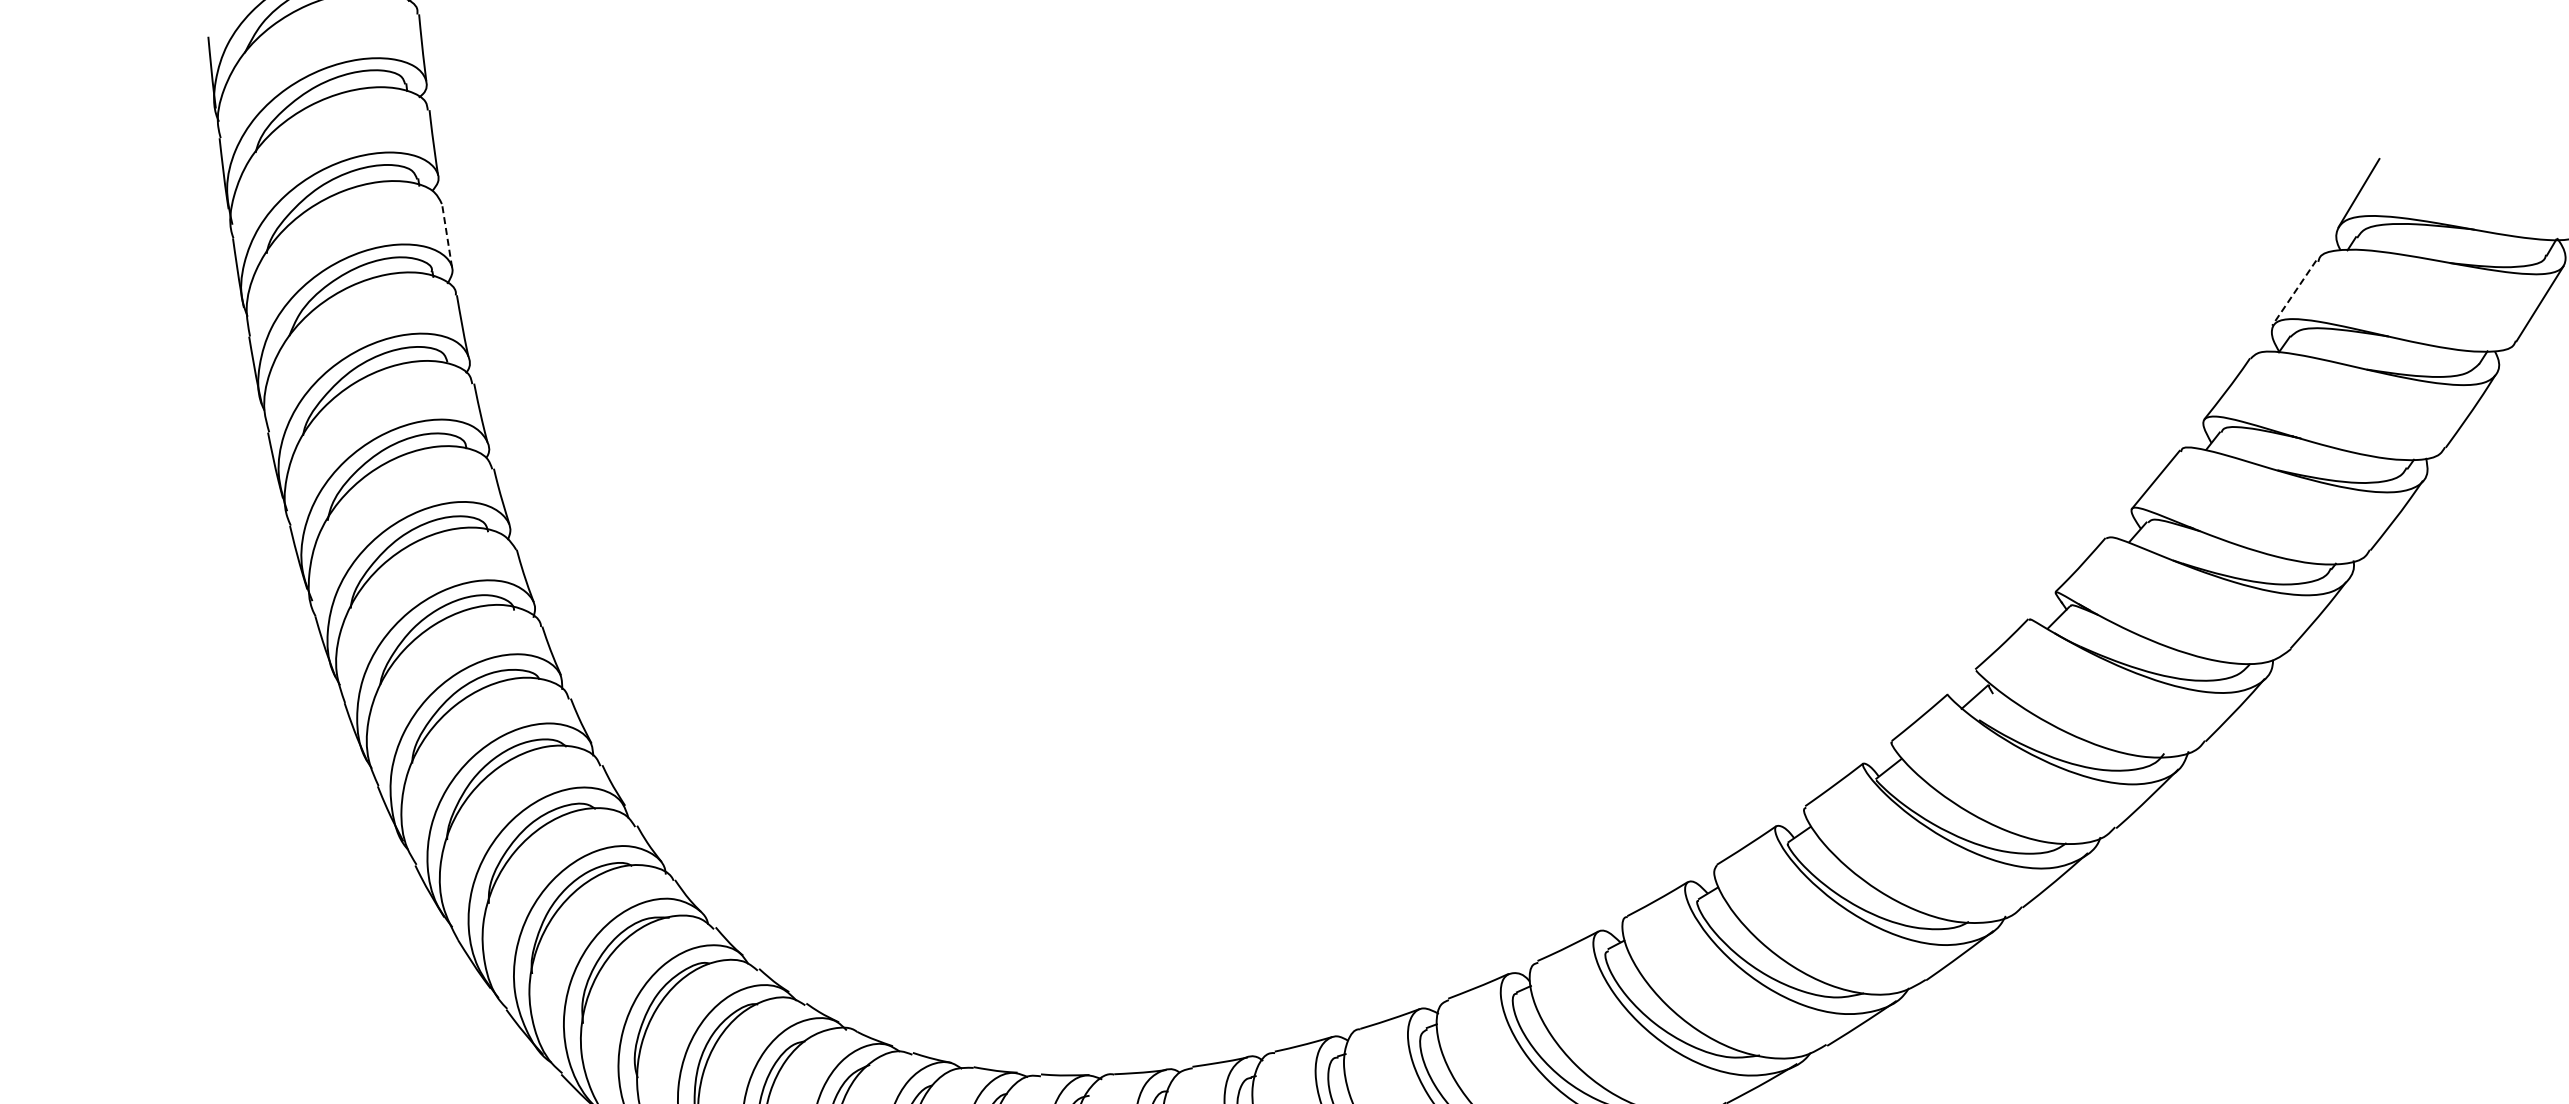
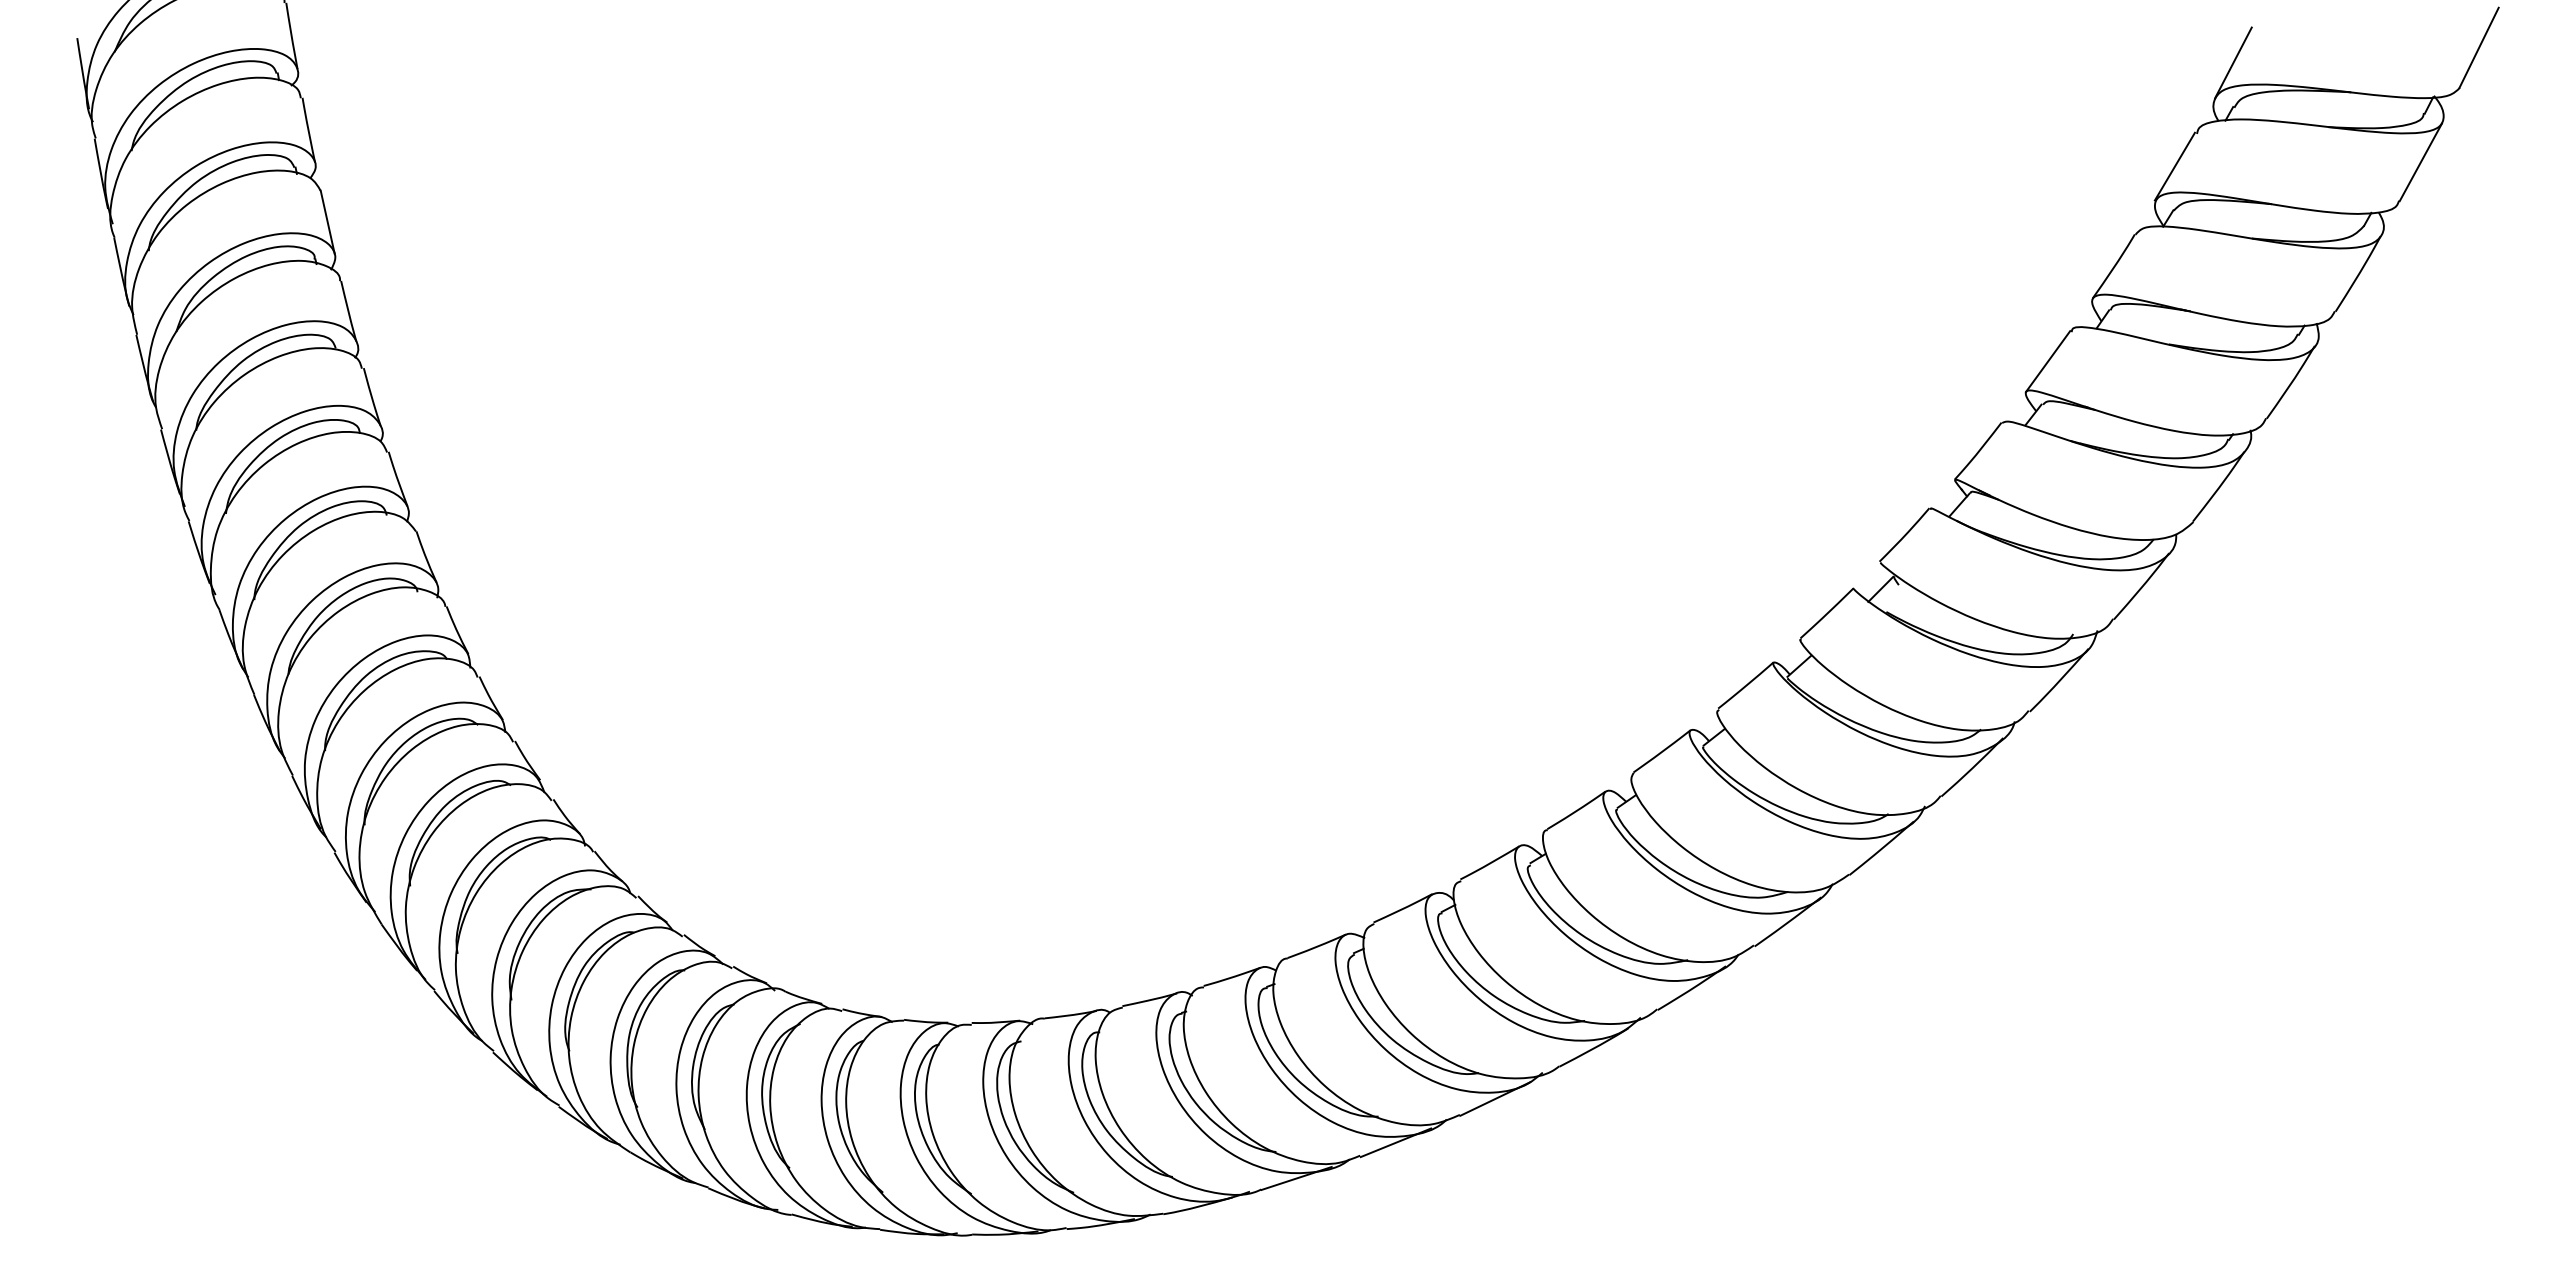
line: (446, 235) -> (327, 221), dashed -> solid
line: (2293, 293) -> (2174, 167), dashed -> solid

